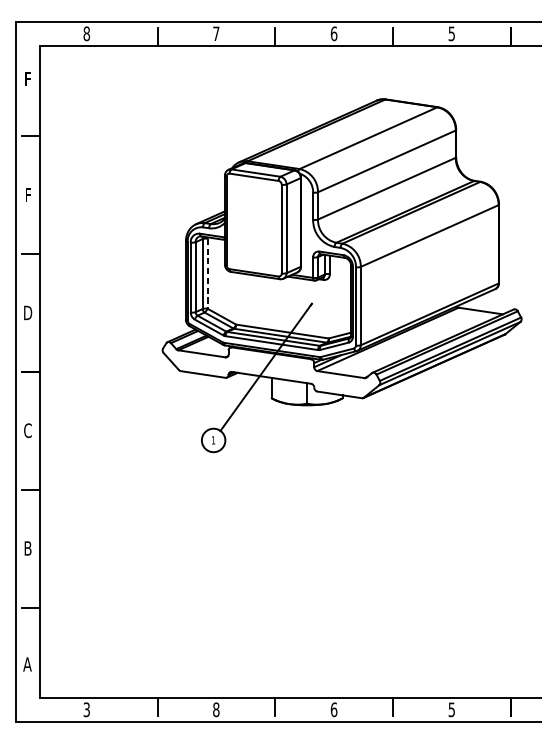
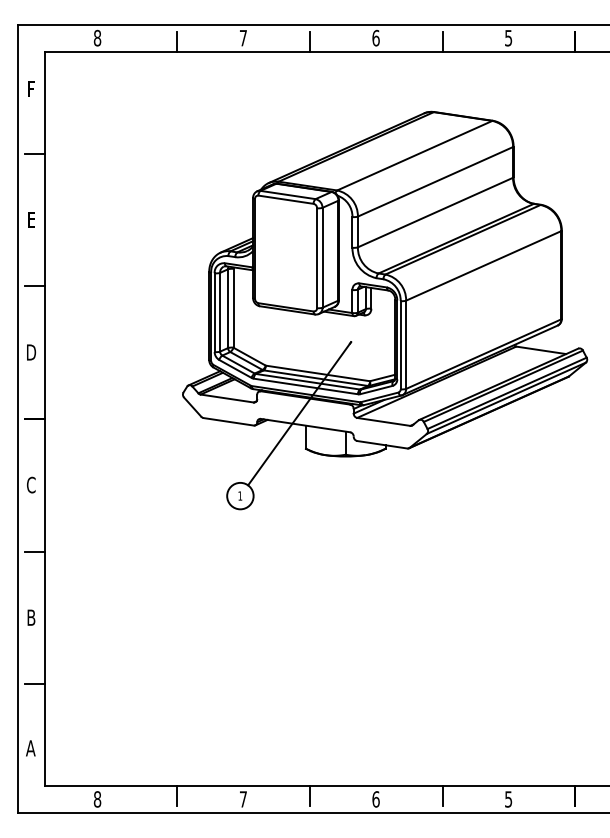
text: (28, 194) -> (31, 219), F -> E
line: (207, 273) -> (233, 308), dashed -> solid
text: (86, 709) -> (97, 799), 3 -> 8
text: (216, 709) -> (243, 799), 8 -> 7

